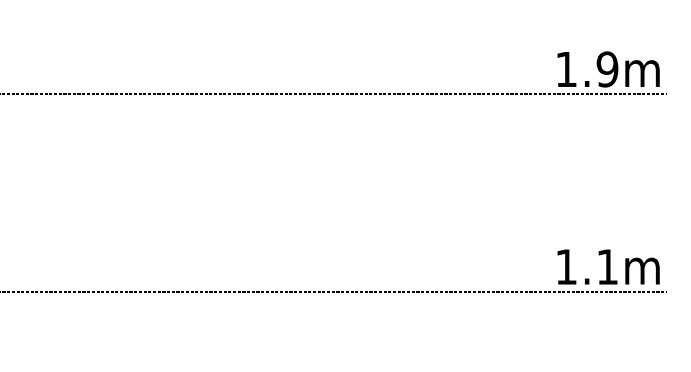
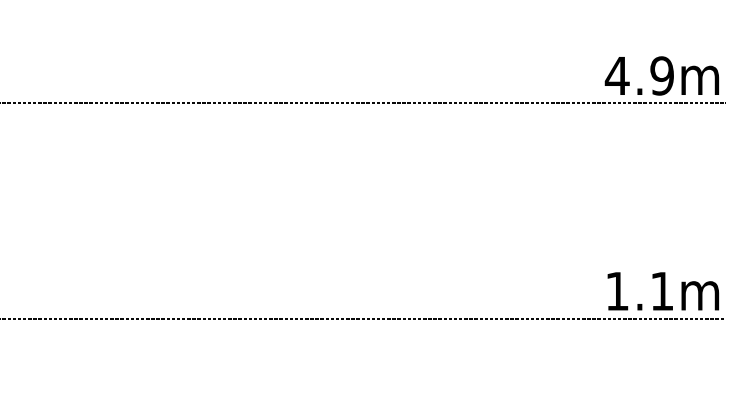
text: (566, 69) -> (617, 76), 1.9m -> 4.9m

